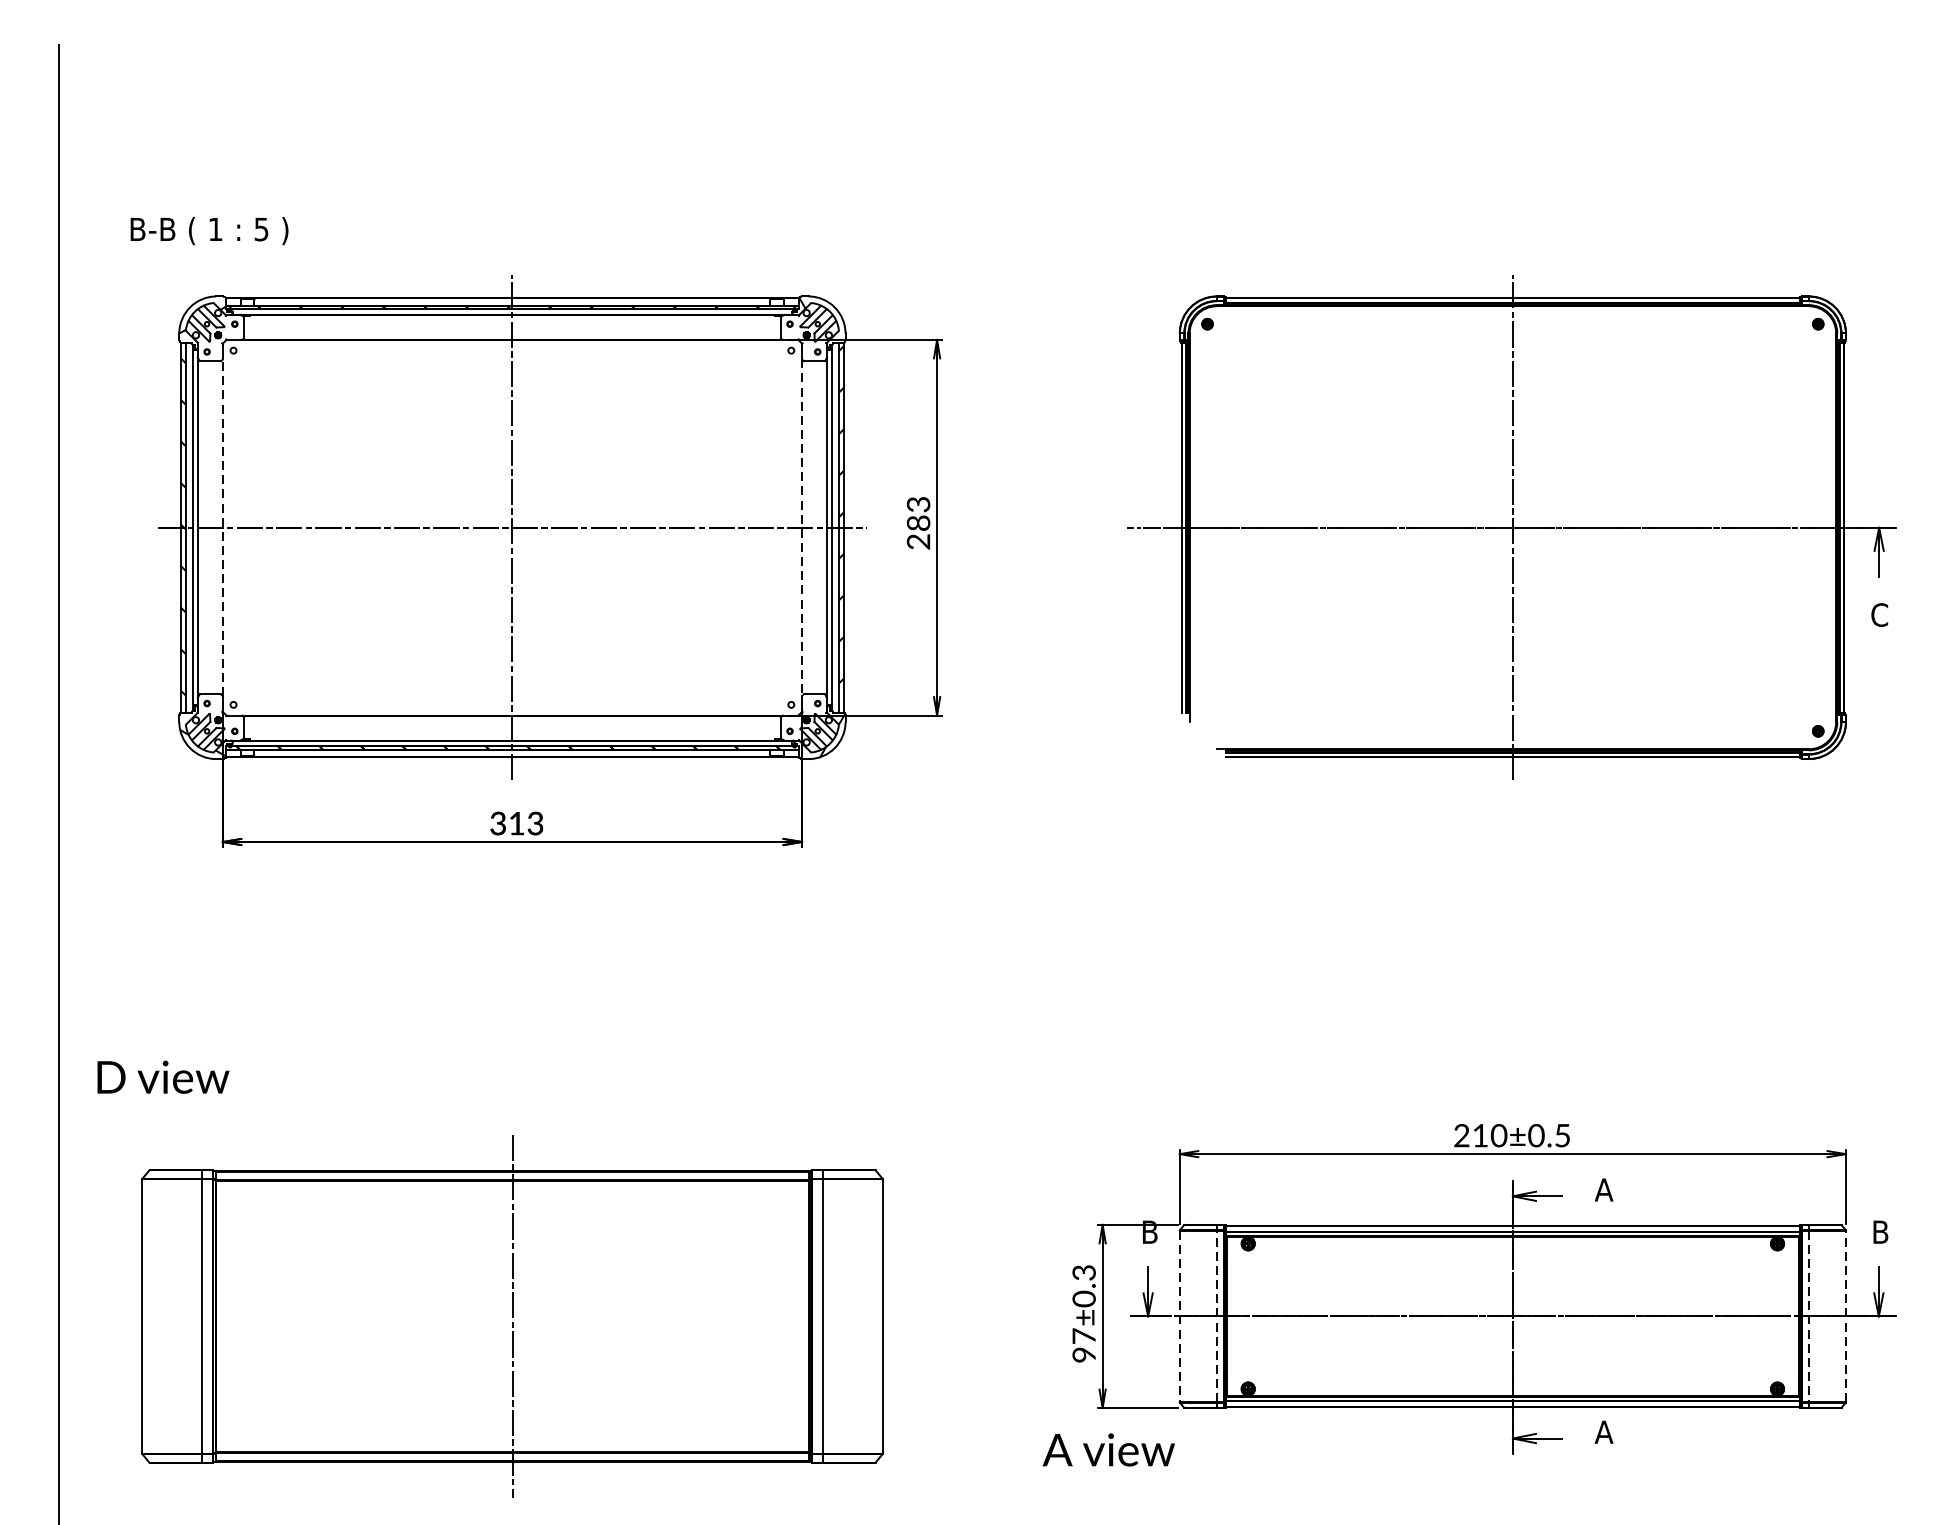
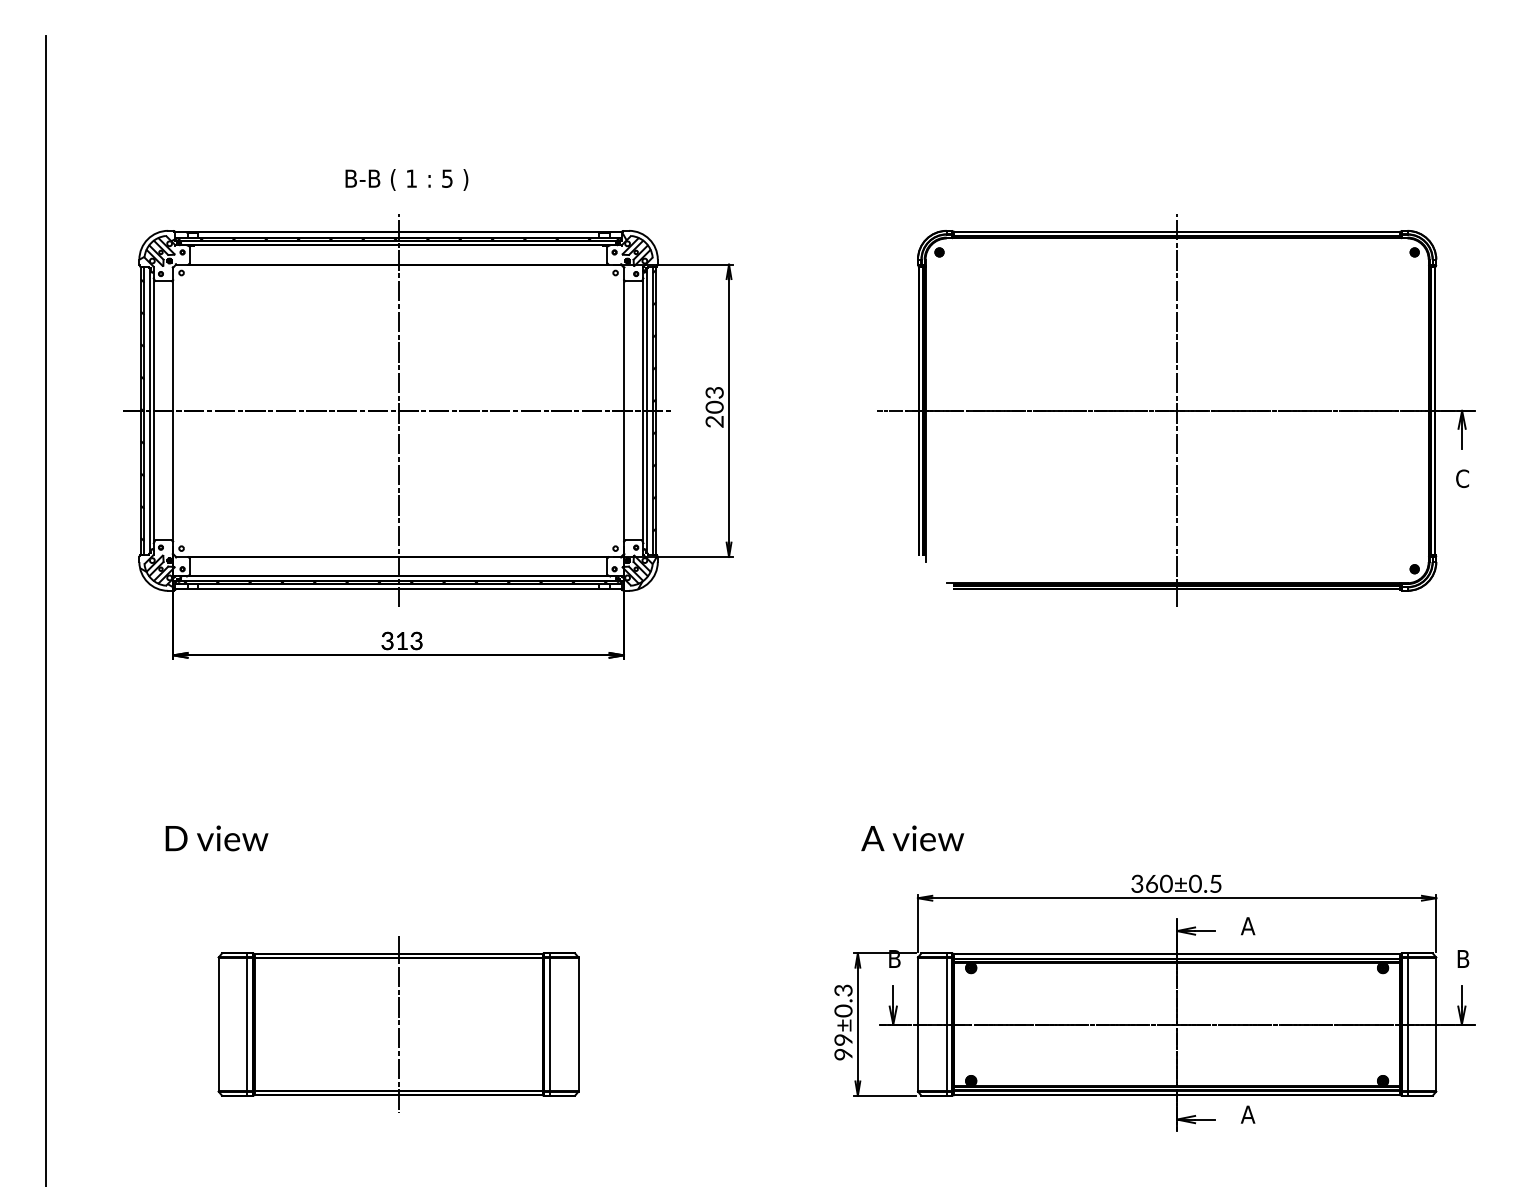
text: (209, 230) -> (406, 179), moved
text: (919, 522) -> (715, 406), 283 -> 203
line: (223, 527) -> (173, 410), dashed -> solid
line: (801, 528) -> (623, 411), dashed -> solid
text: (162, 1077) -> (216, 838), moved
text: (1470, 1135) -> (1144, 883), 210±0.5 -> 360±0.5
part: (512, 1316) -> (398, 1024), size x0.62
line: (1179, 1316) -> (917, 1024), dashed -> solid
line: (1216, 1316) -> (946, 1024), dashed -> solid
line: (1808, 1316) -> (1407, 1024), dashed -> solid
line: (1846, 1316) -> (1436, 1024), dashed -> solid
text: (1084, 1335) -> (843, 1039), 97±0.3 -> 99±0.3
text: (1108, 1450) -> (912, 838), moved

